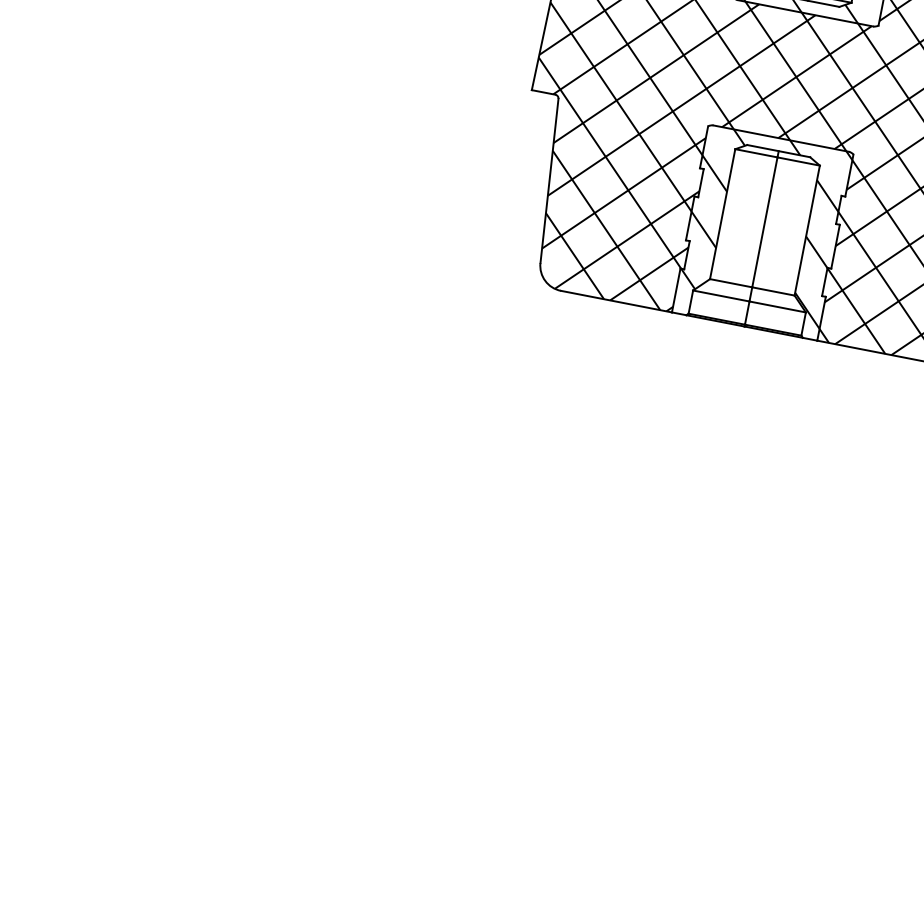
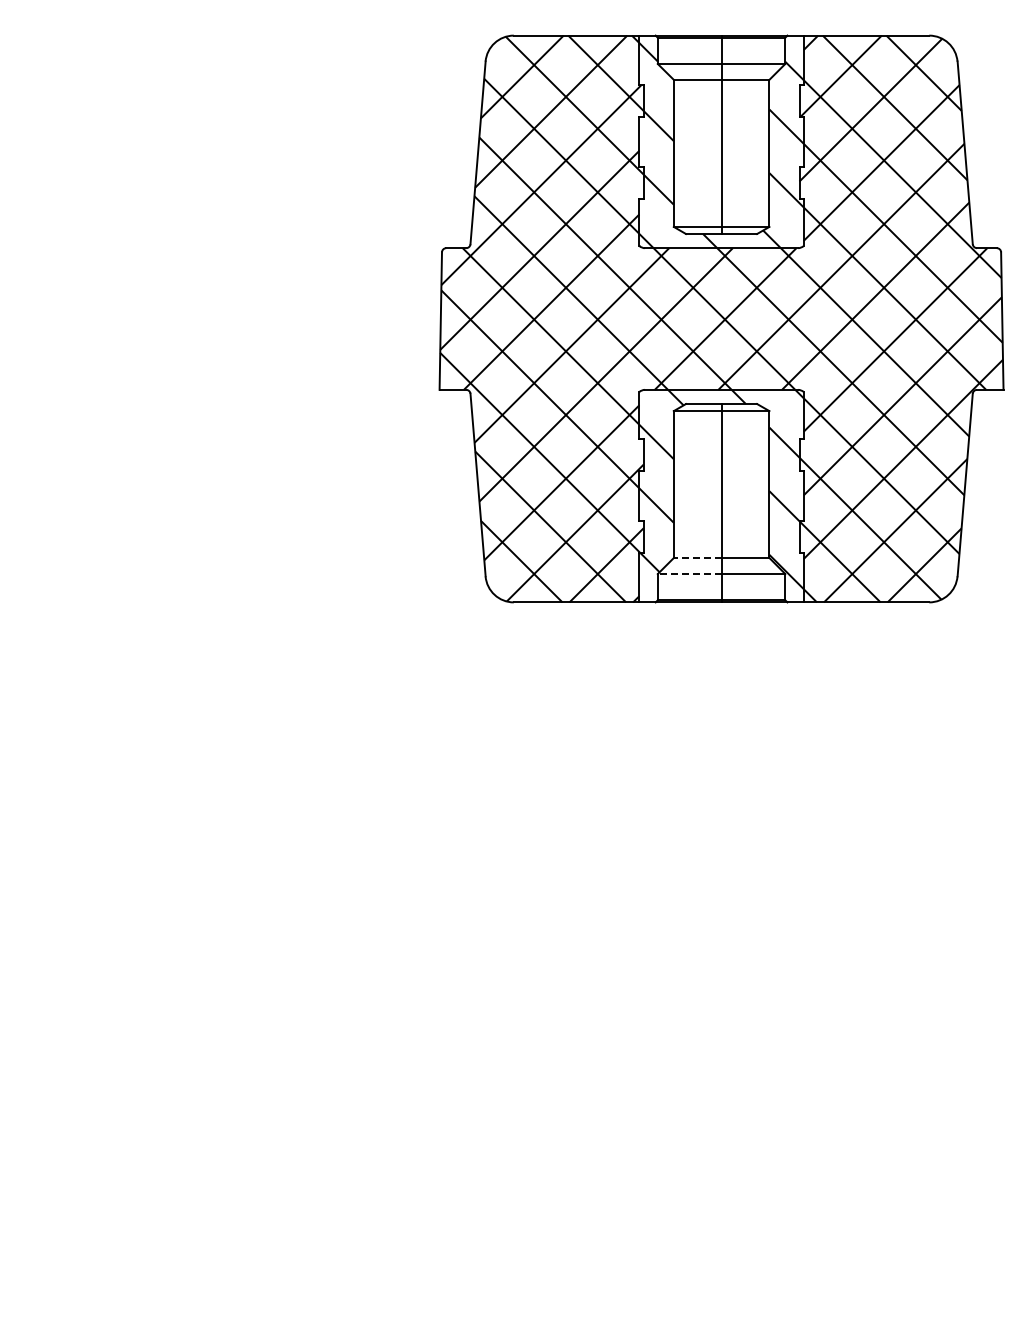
line: (730, 283) -> (697, 558), solid -> dashed
line: (721, 296) -> (689, 574), solid -> dashed

